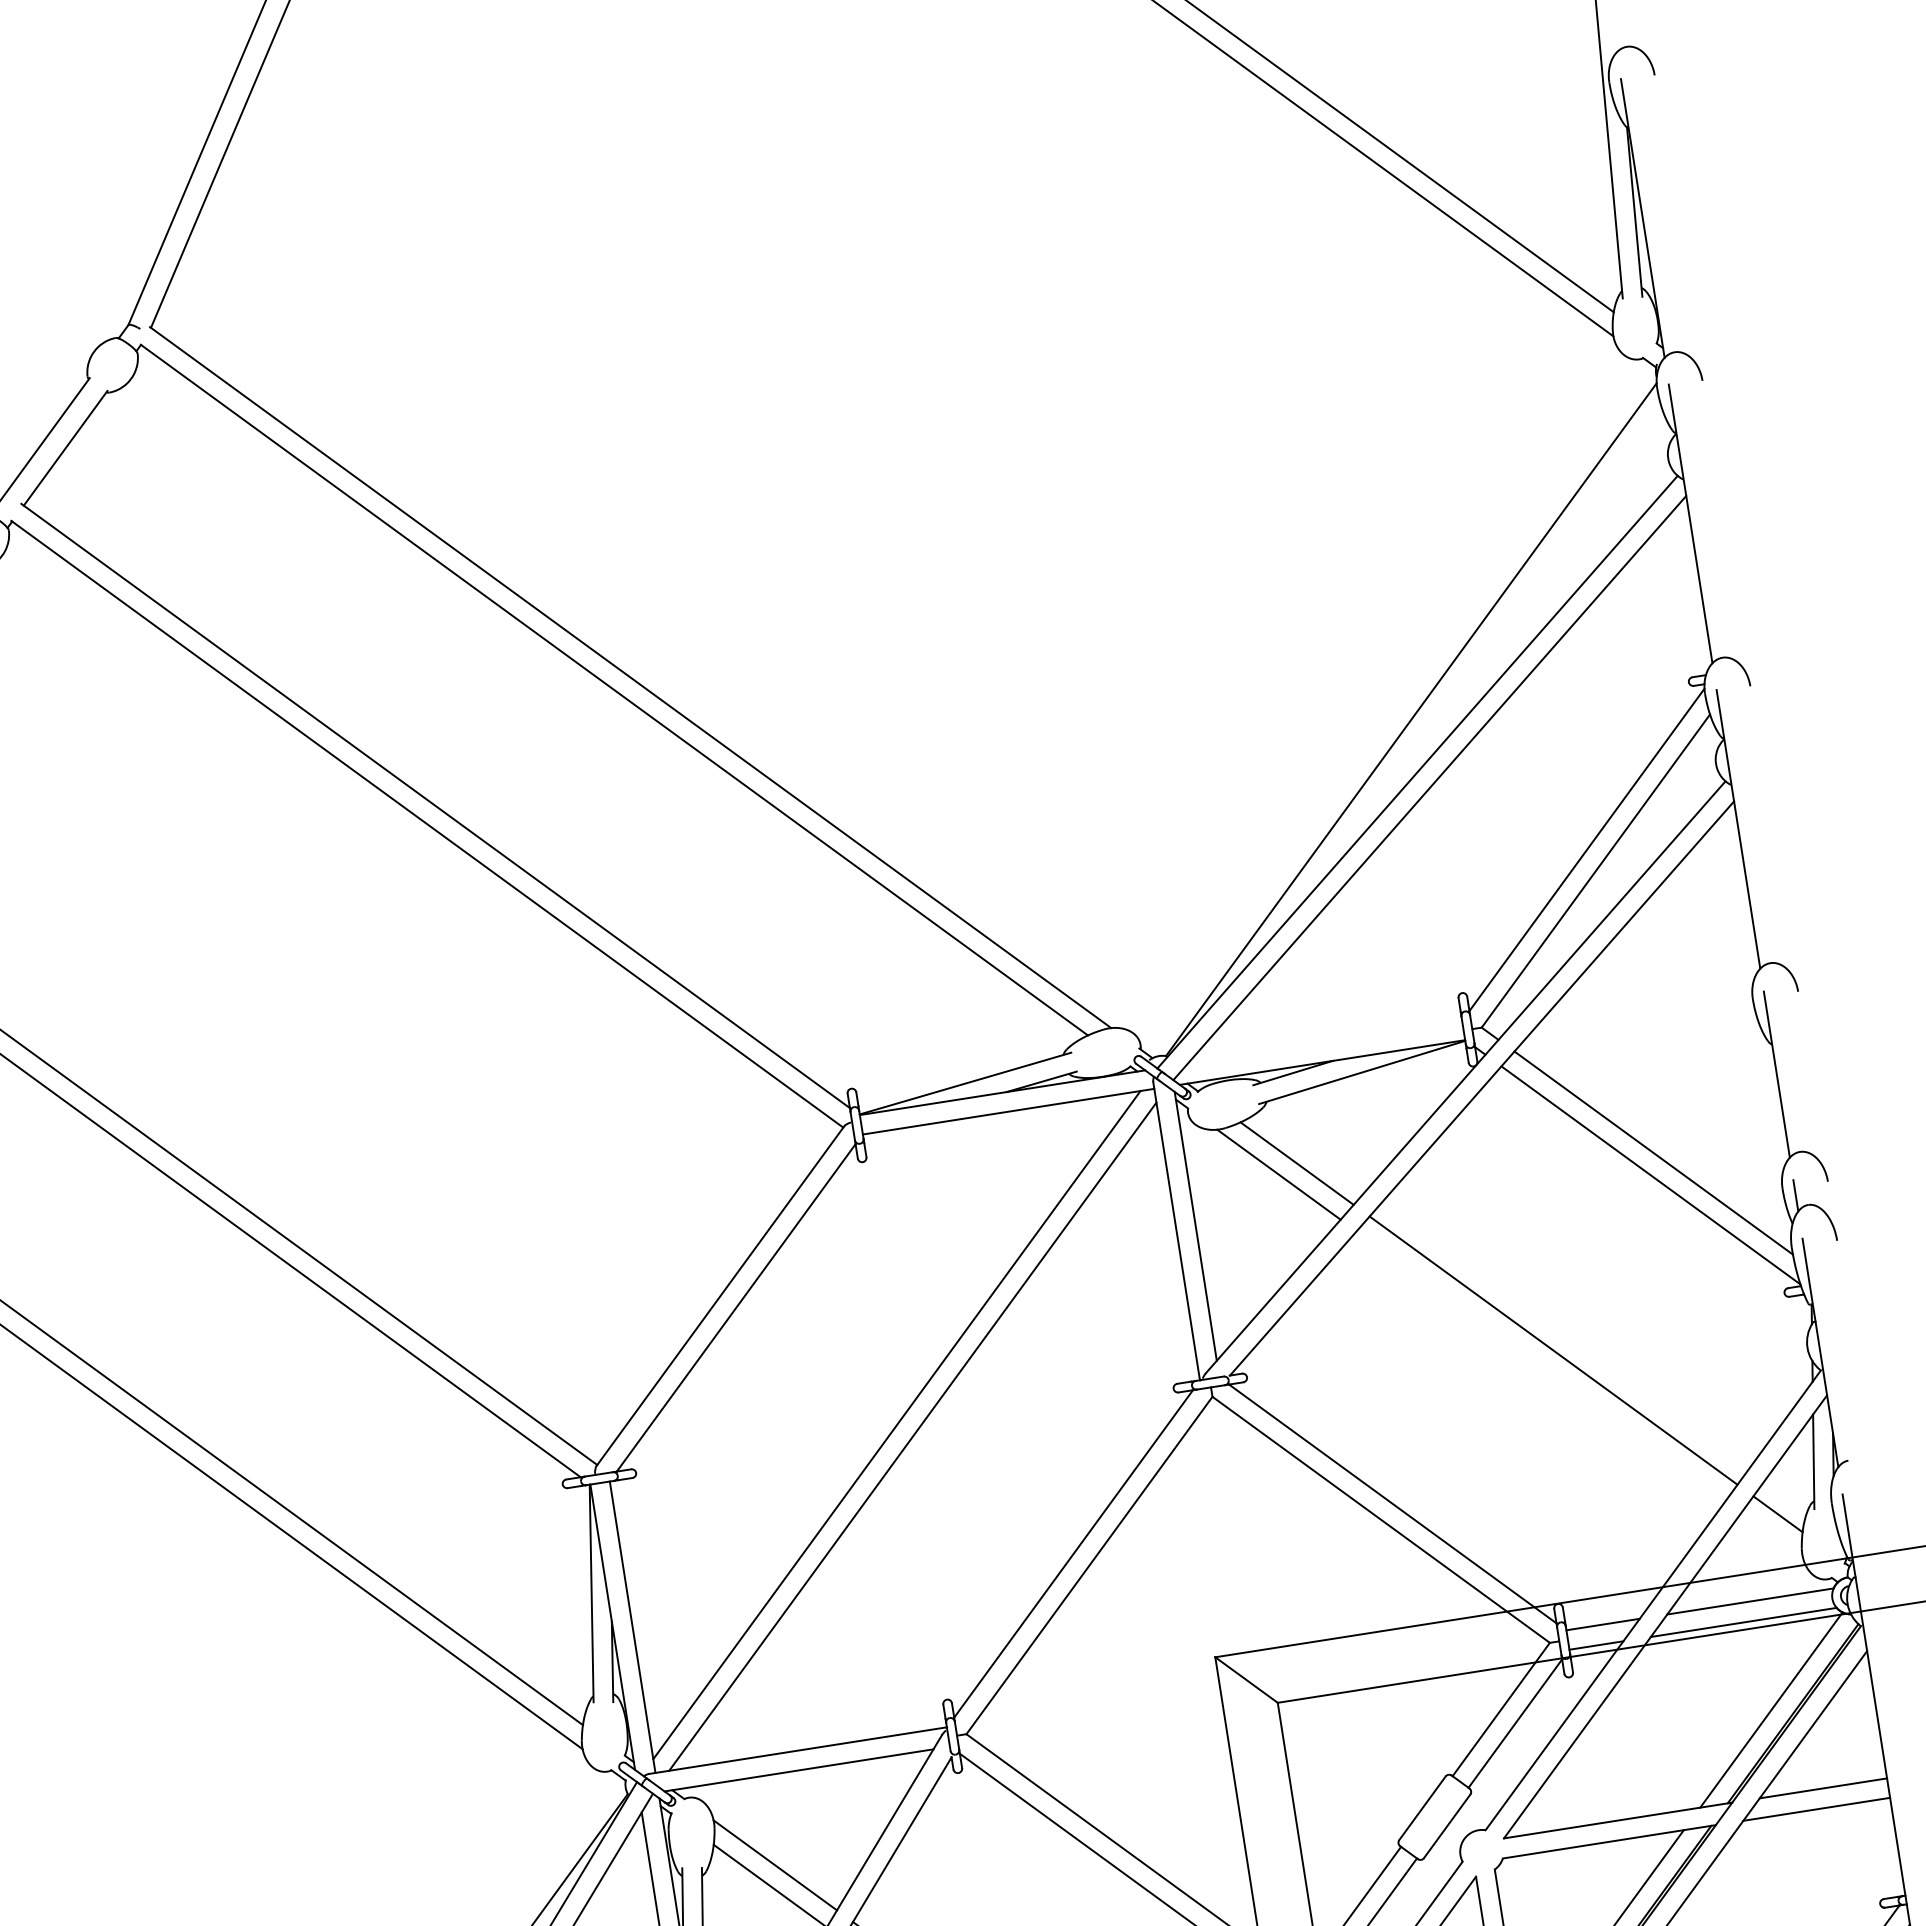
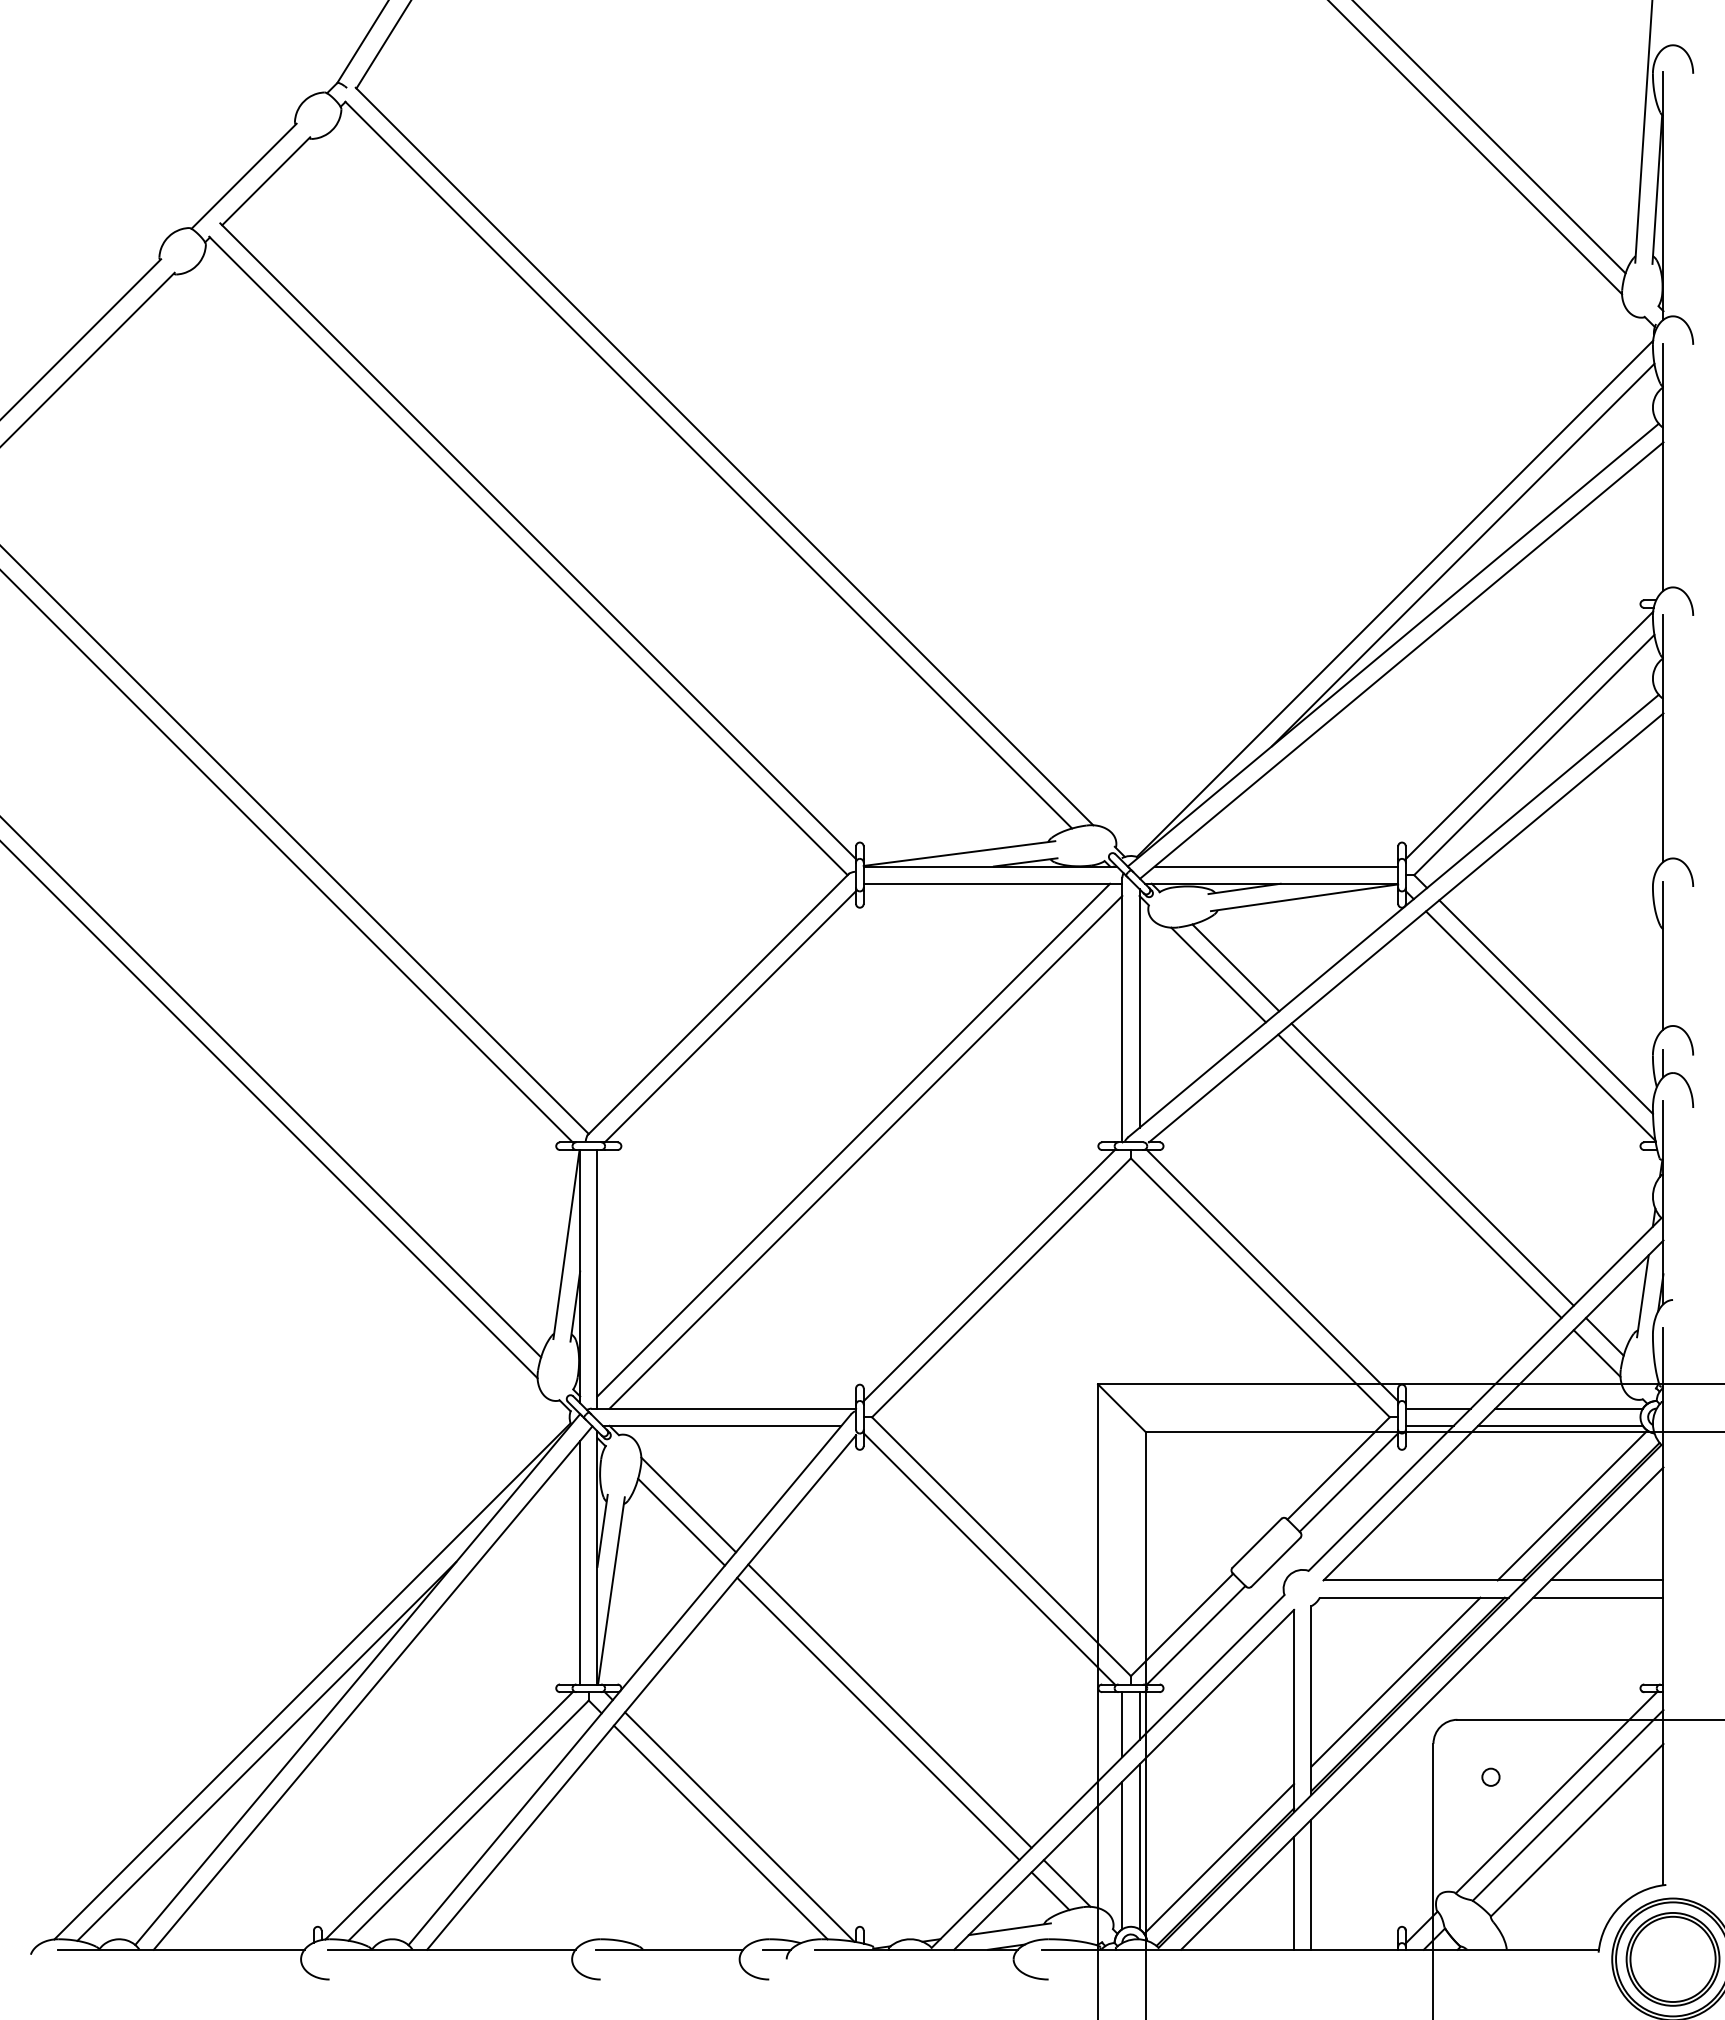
line: (1479, 657) -> (1462, 554), added
line: (1325, 1042) -> (1276, 866), added
line: (1540, 1366) -> (1419, 1176), added
line: (1771, 1534) -> (1596, 1353), added

